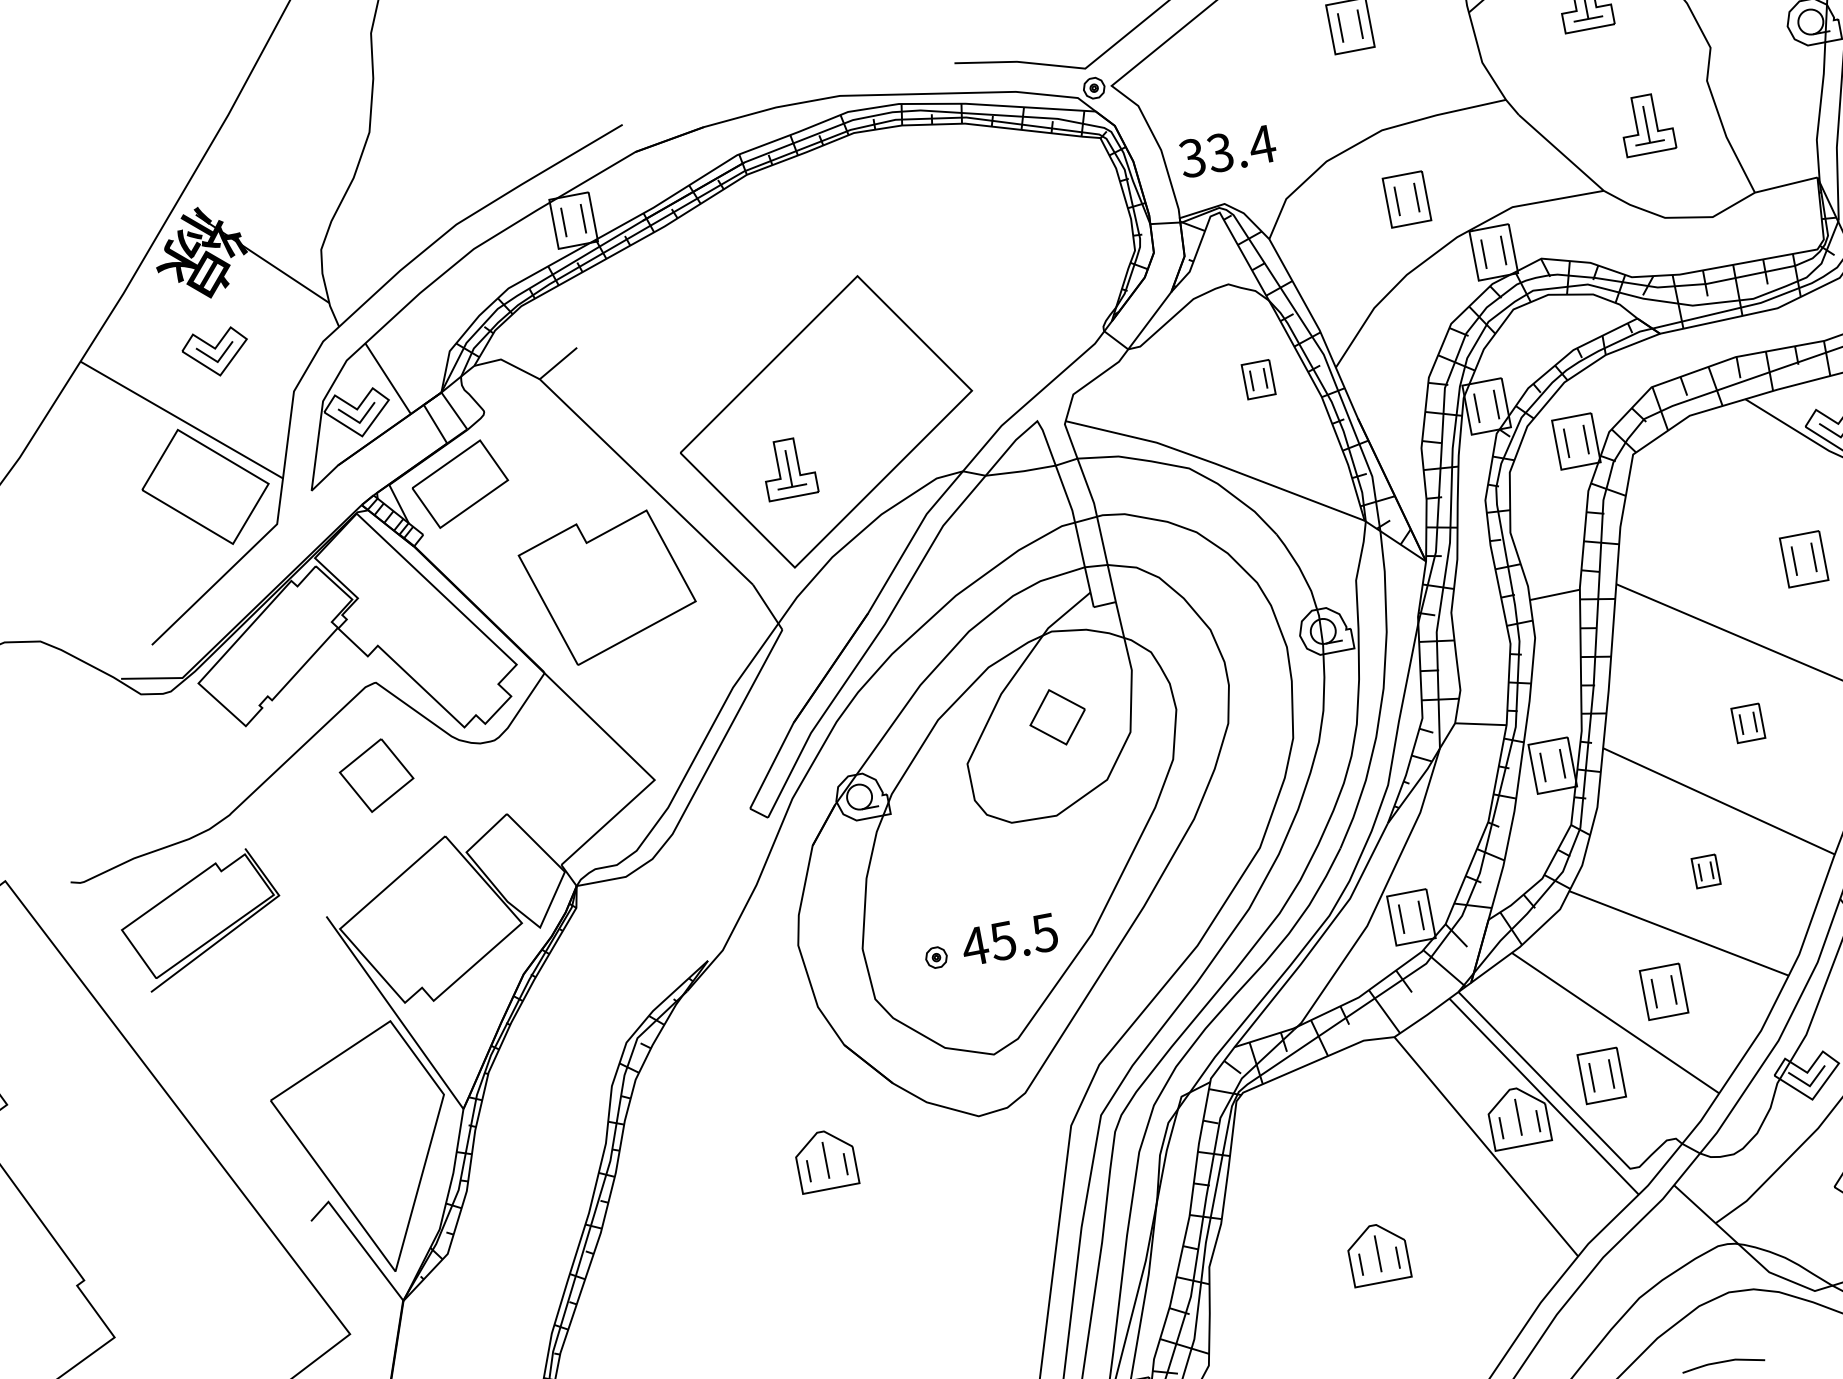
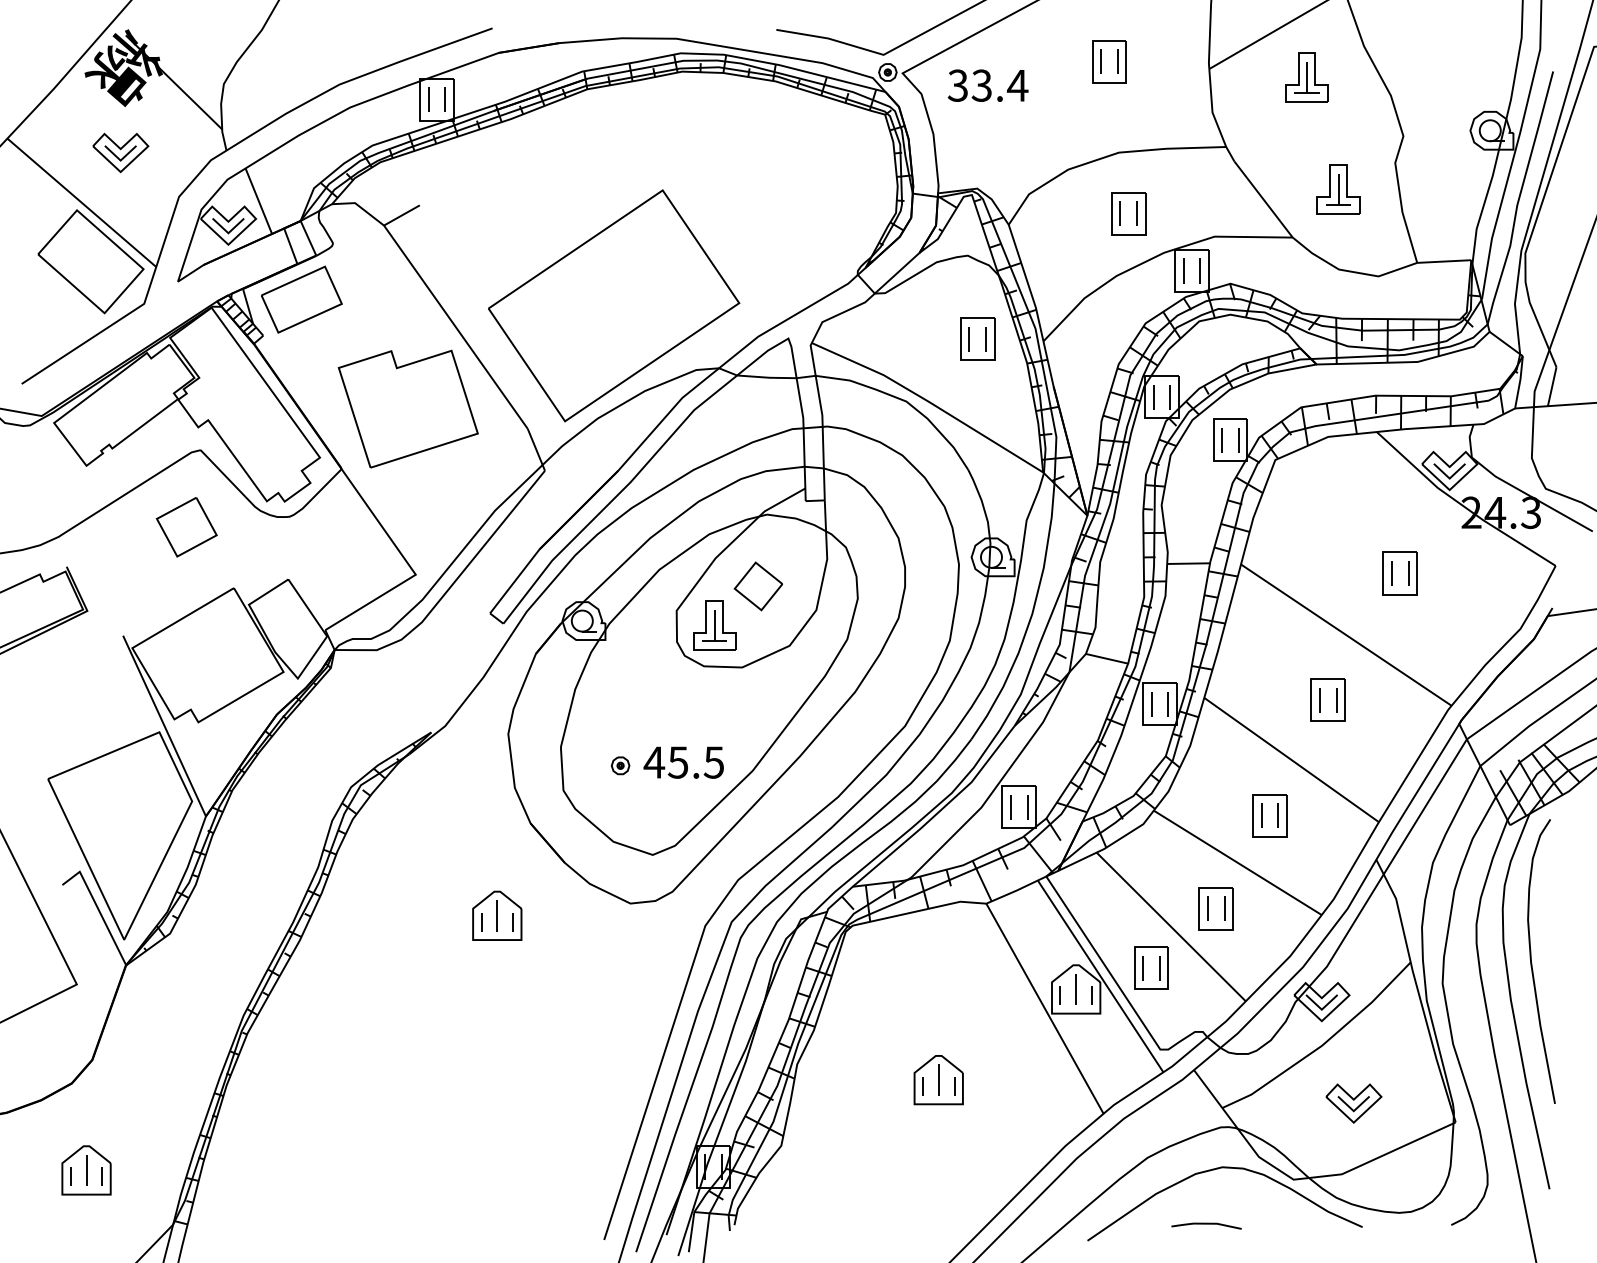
text: (1226, 151) -> (987, 85), moved
part: (1258, 378) -> (977, 338), size x1.43
part: (788, 468) -> (714, 625), moved
part: (1747, 722) -> (1327, 699), size x1.43
part: (1705, 871) -> (1269, 815), size x1.67

